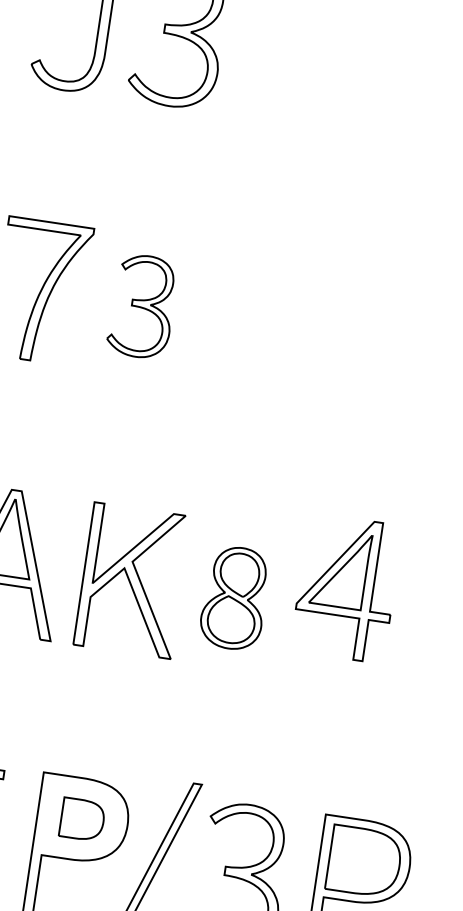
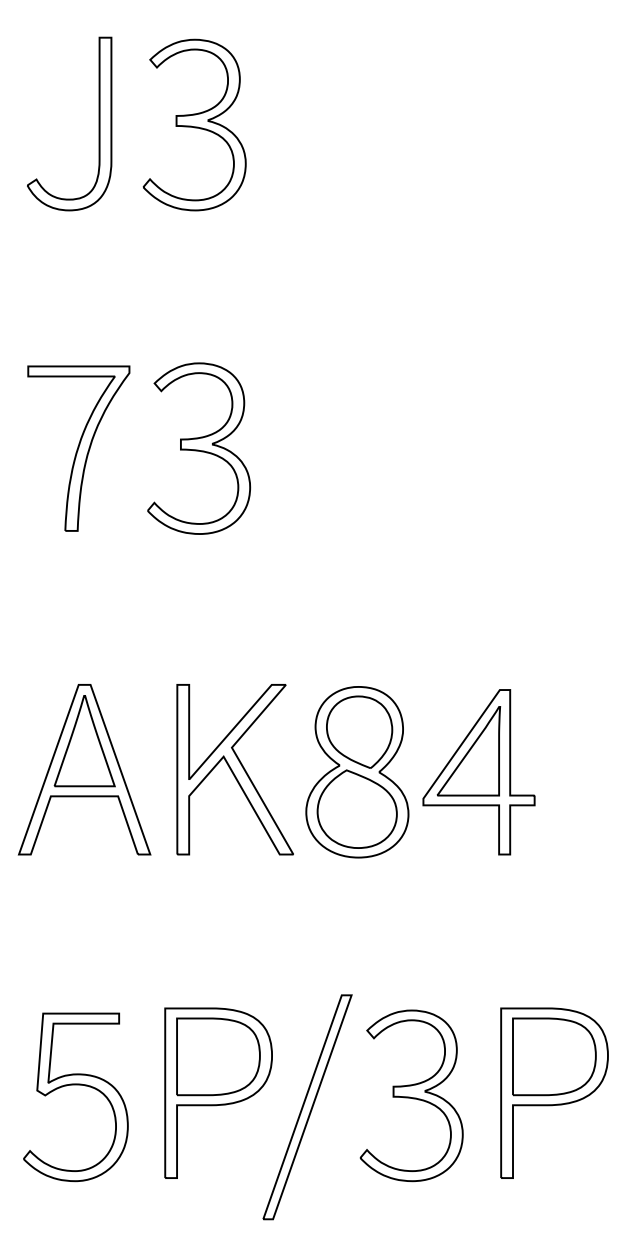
part: (142, 306) -> (199, 448), size x1.43
part: (346, 588) -> (478, 772), moved
part: (234, 598) -> (357, 772), size x1.43
part: (82, 819) -> (218, 1056), size x1.67

